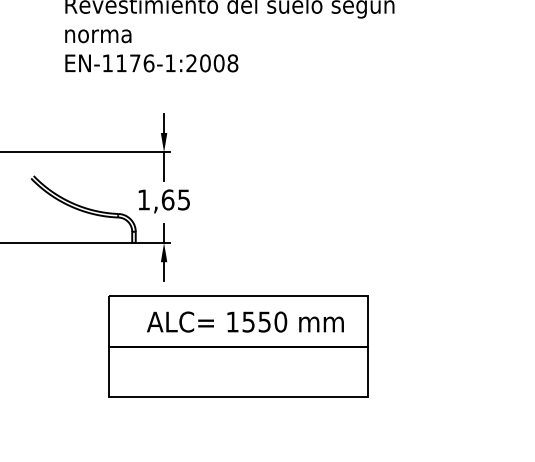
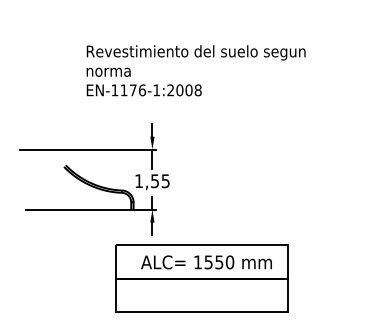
text: (168, 200) -> (155, 181), 1,65 -> 1,55

